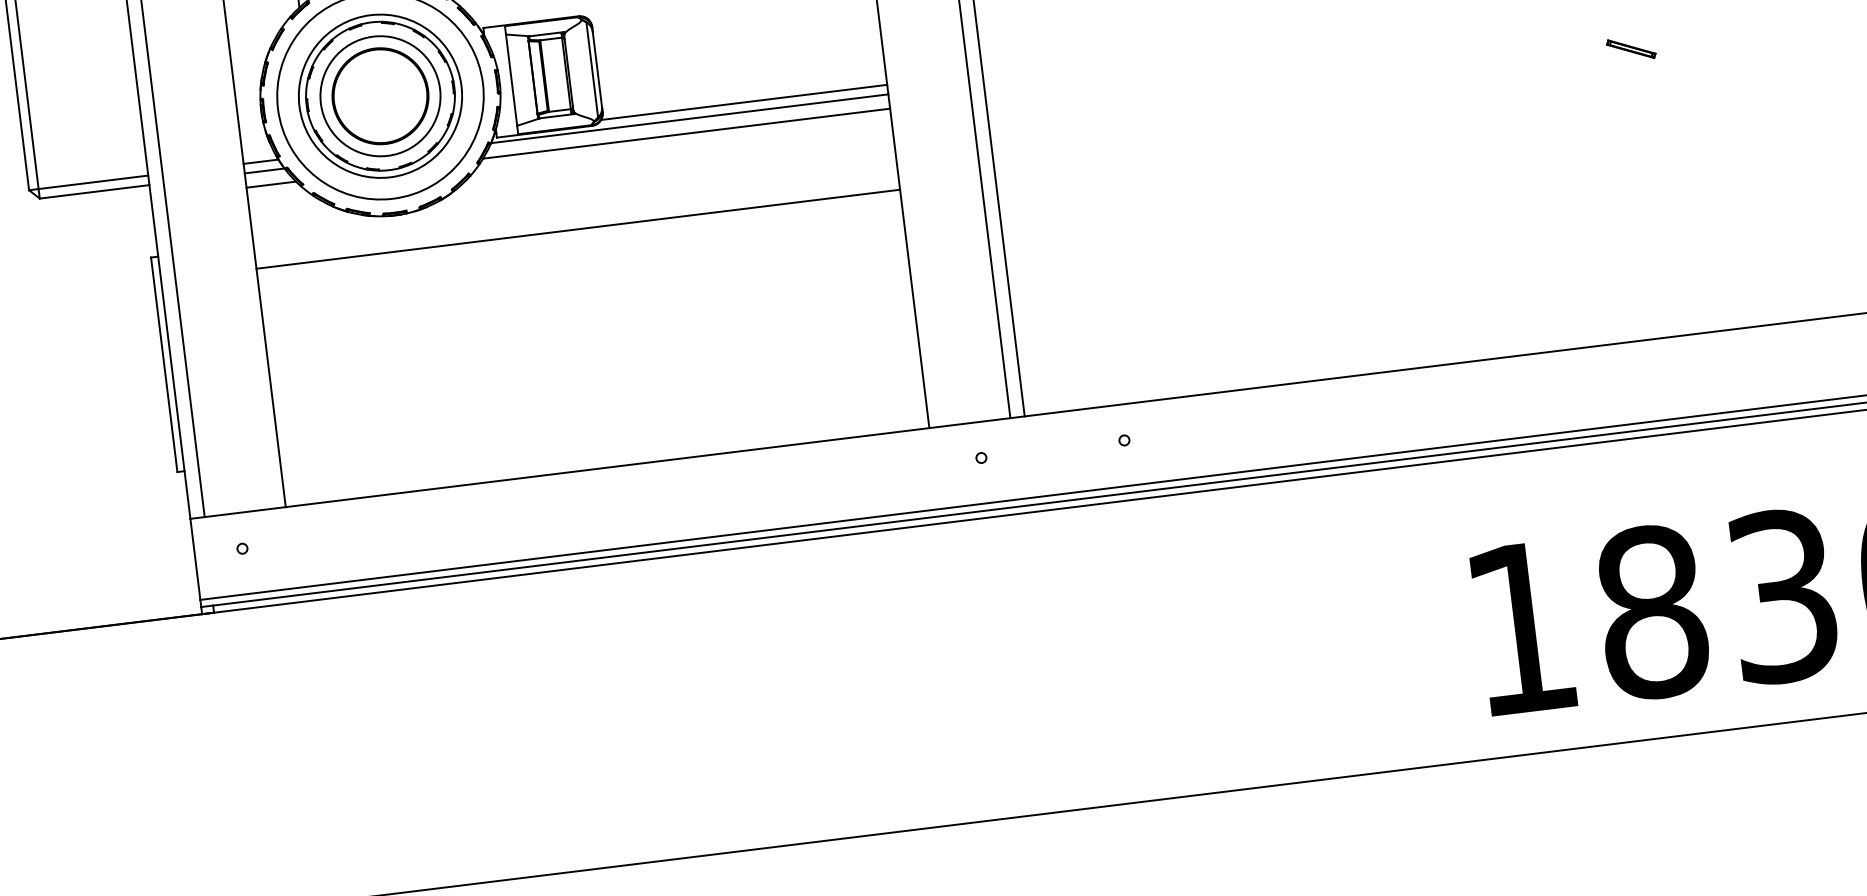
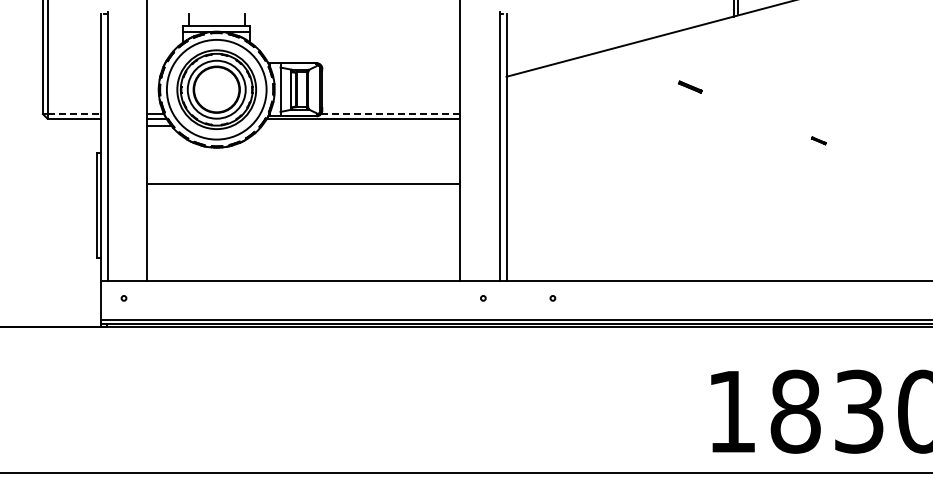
part: (1630, 48) -> (818, 140), size x0.6
line: (744, 103) -> (390, 114), solid -> dashed
line: (687, 133) -> (361, 125), removed
line: (94, 183) -> (74, 114), solid -> dashed
line: (577, 230) -> (303, 184), moved

